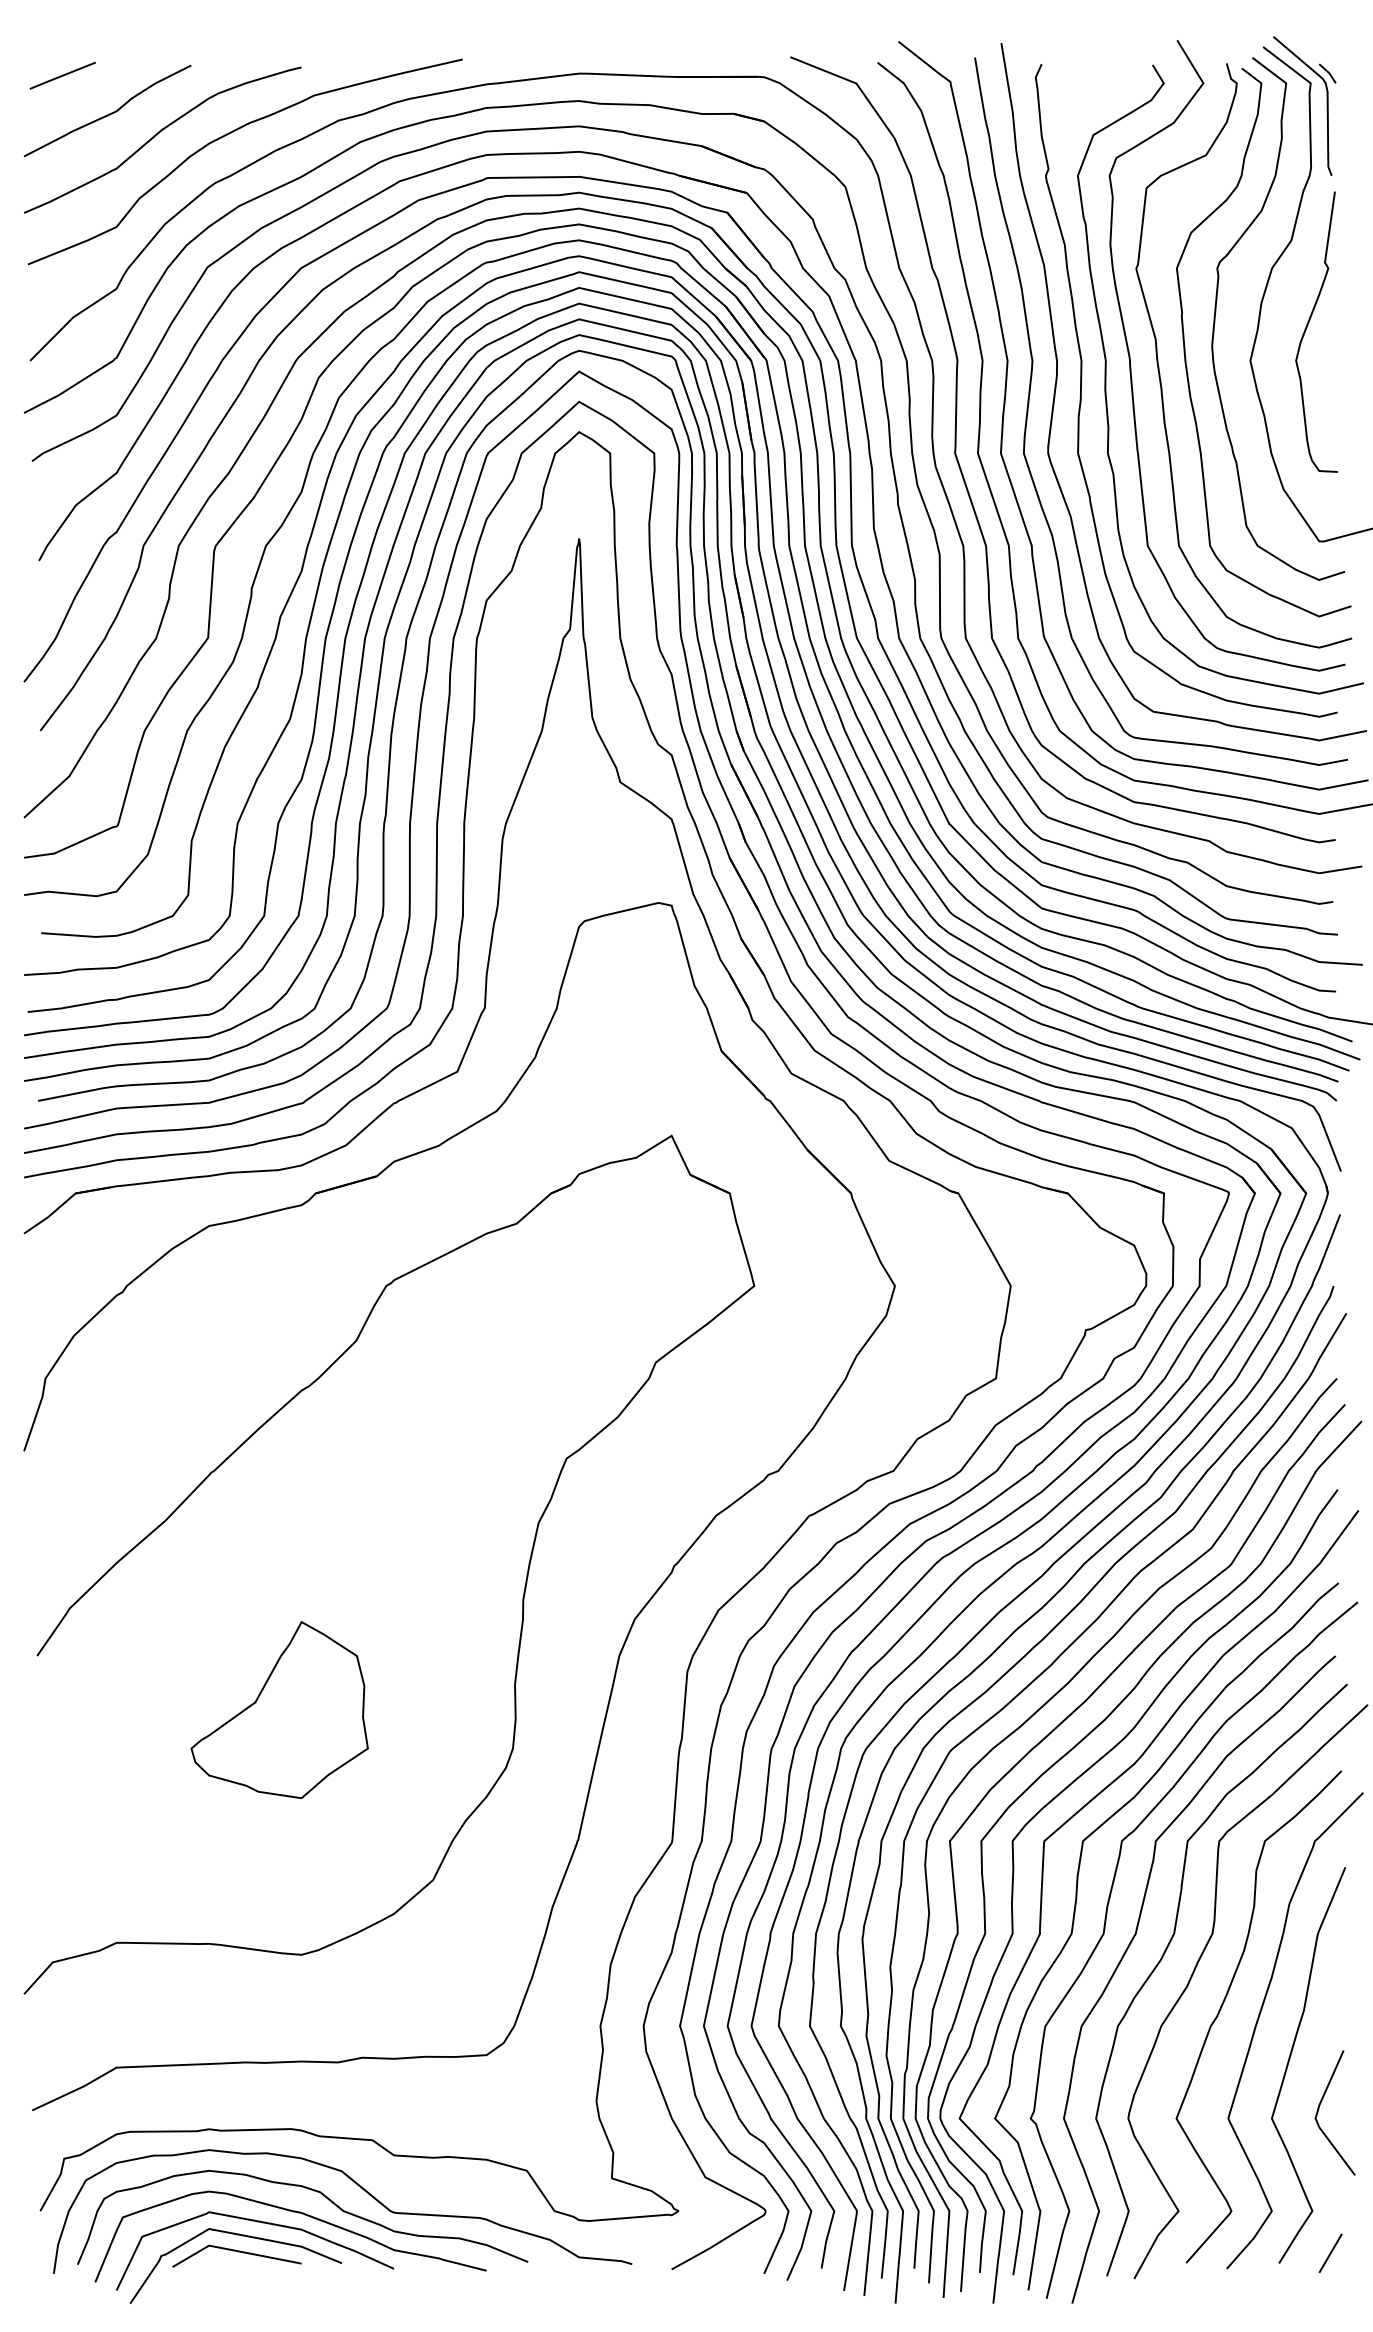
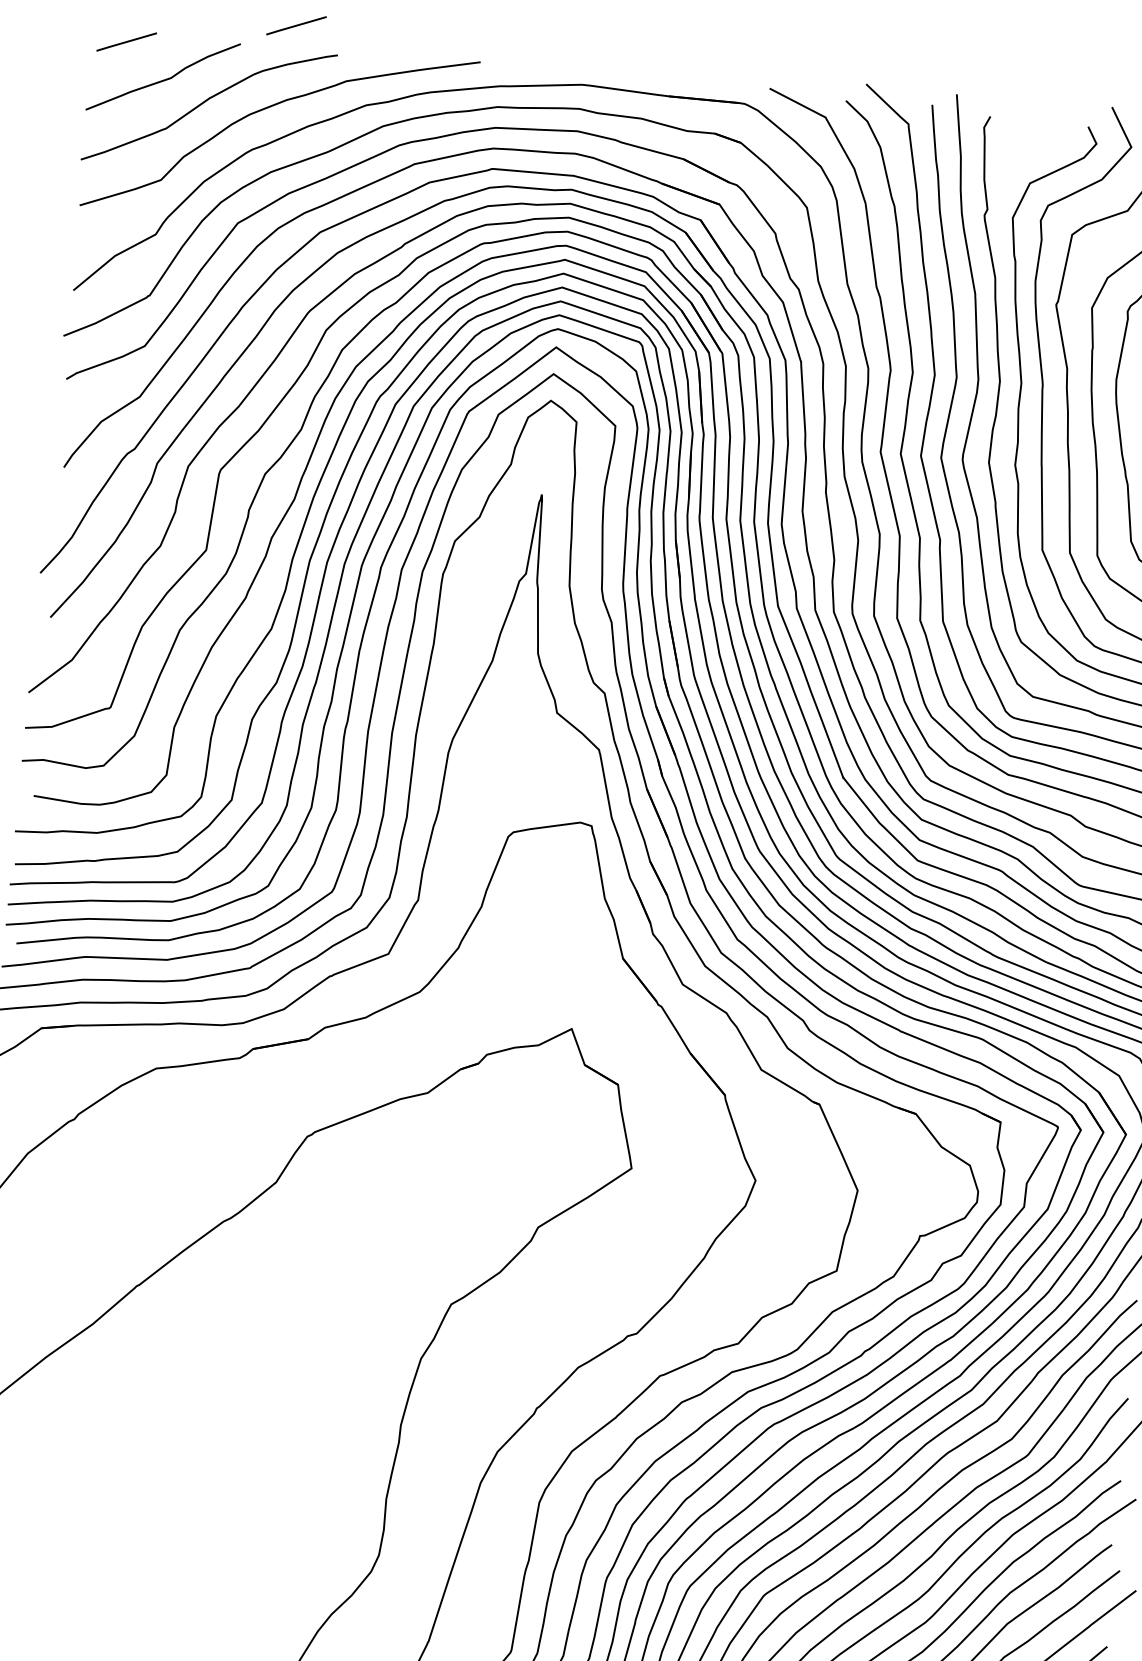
line: (251, 38) -> (296, 25), added
part: (279, 1709) -> (176, 1500), removed

